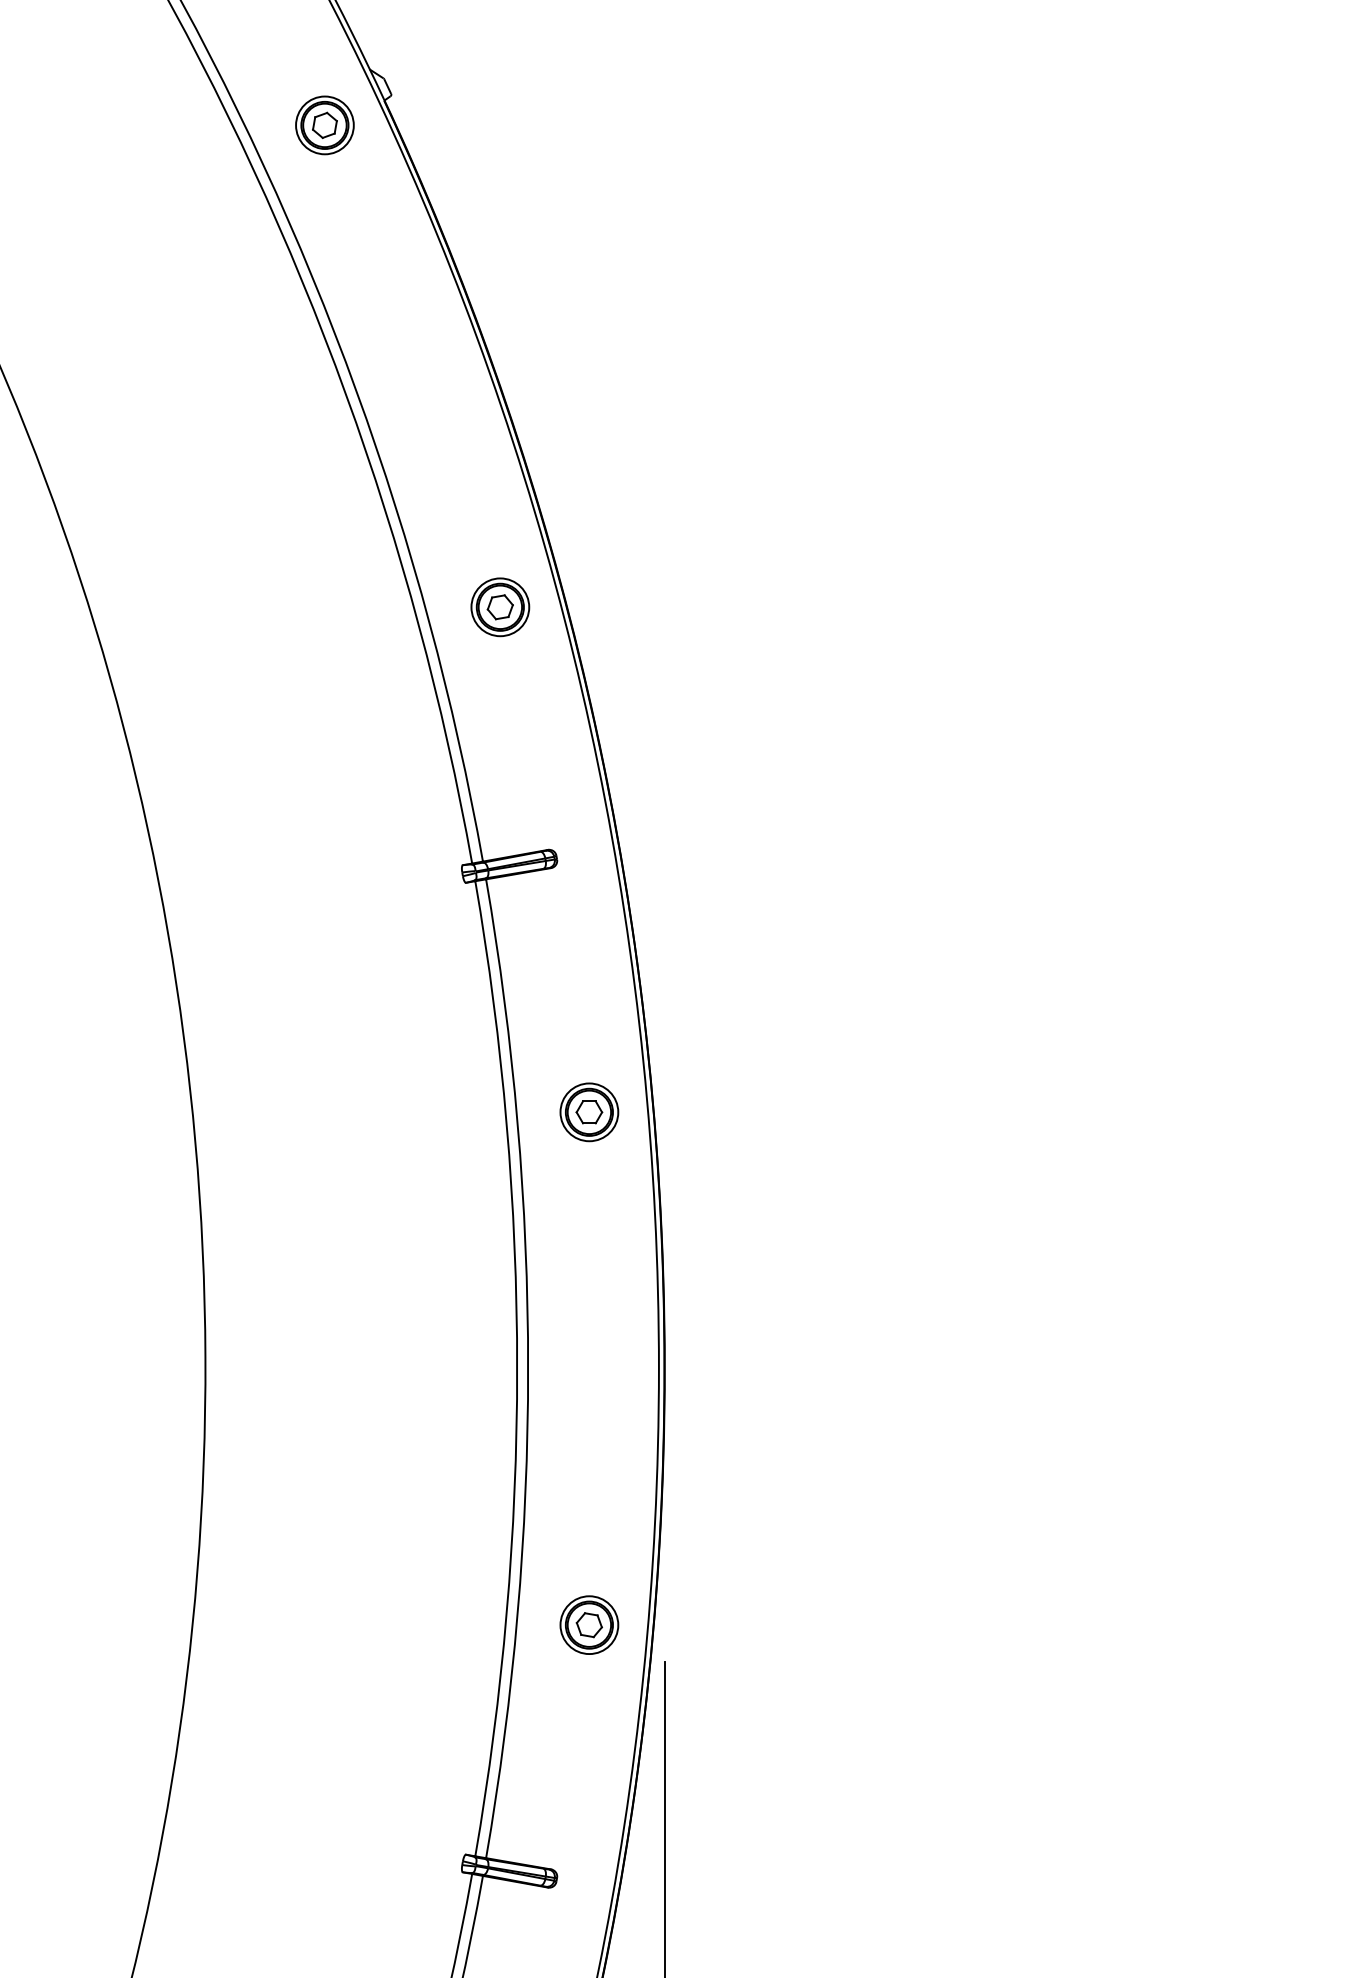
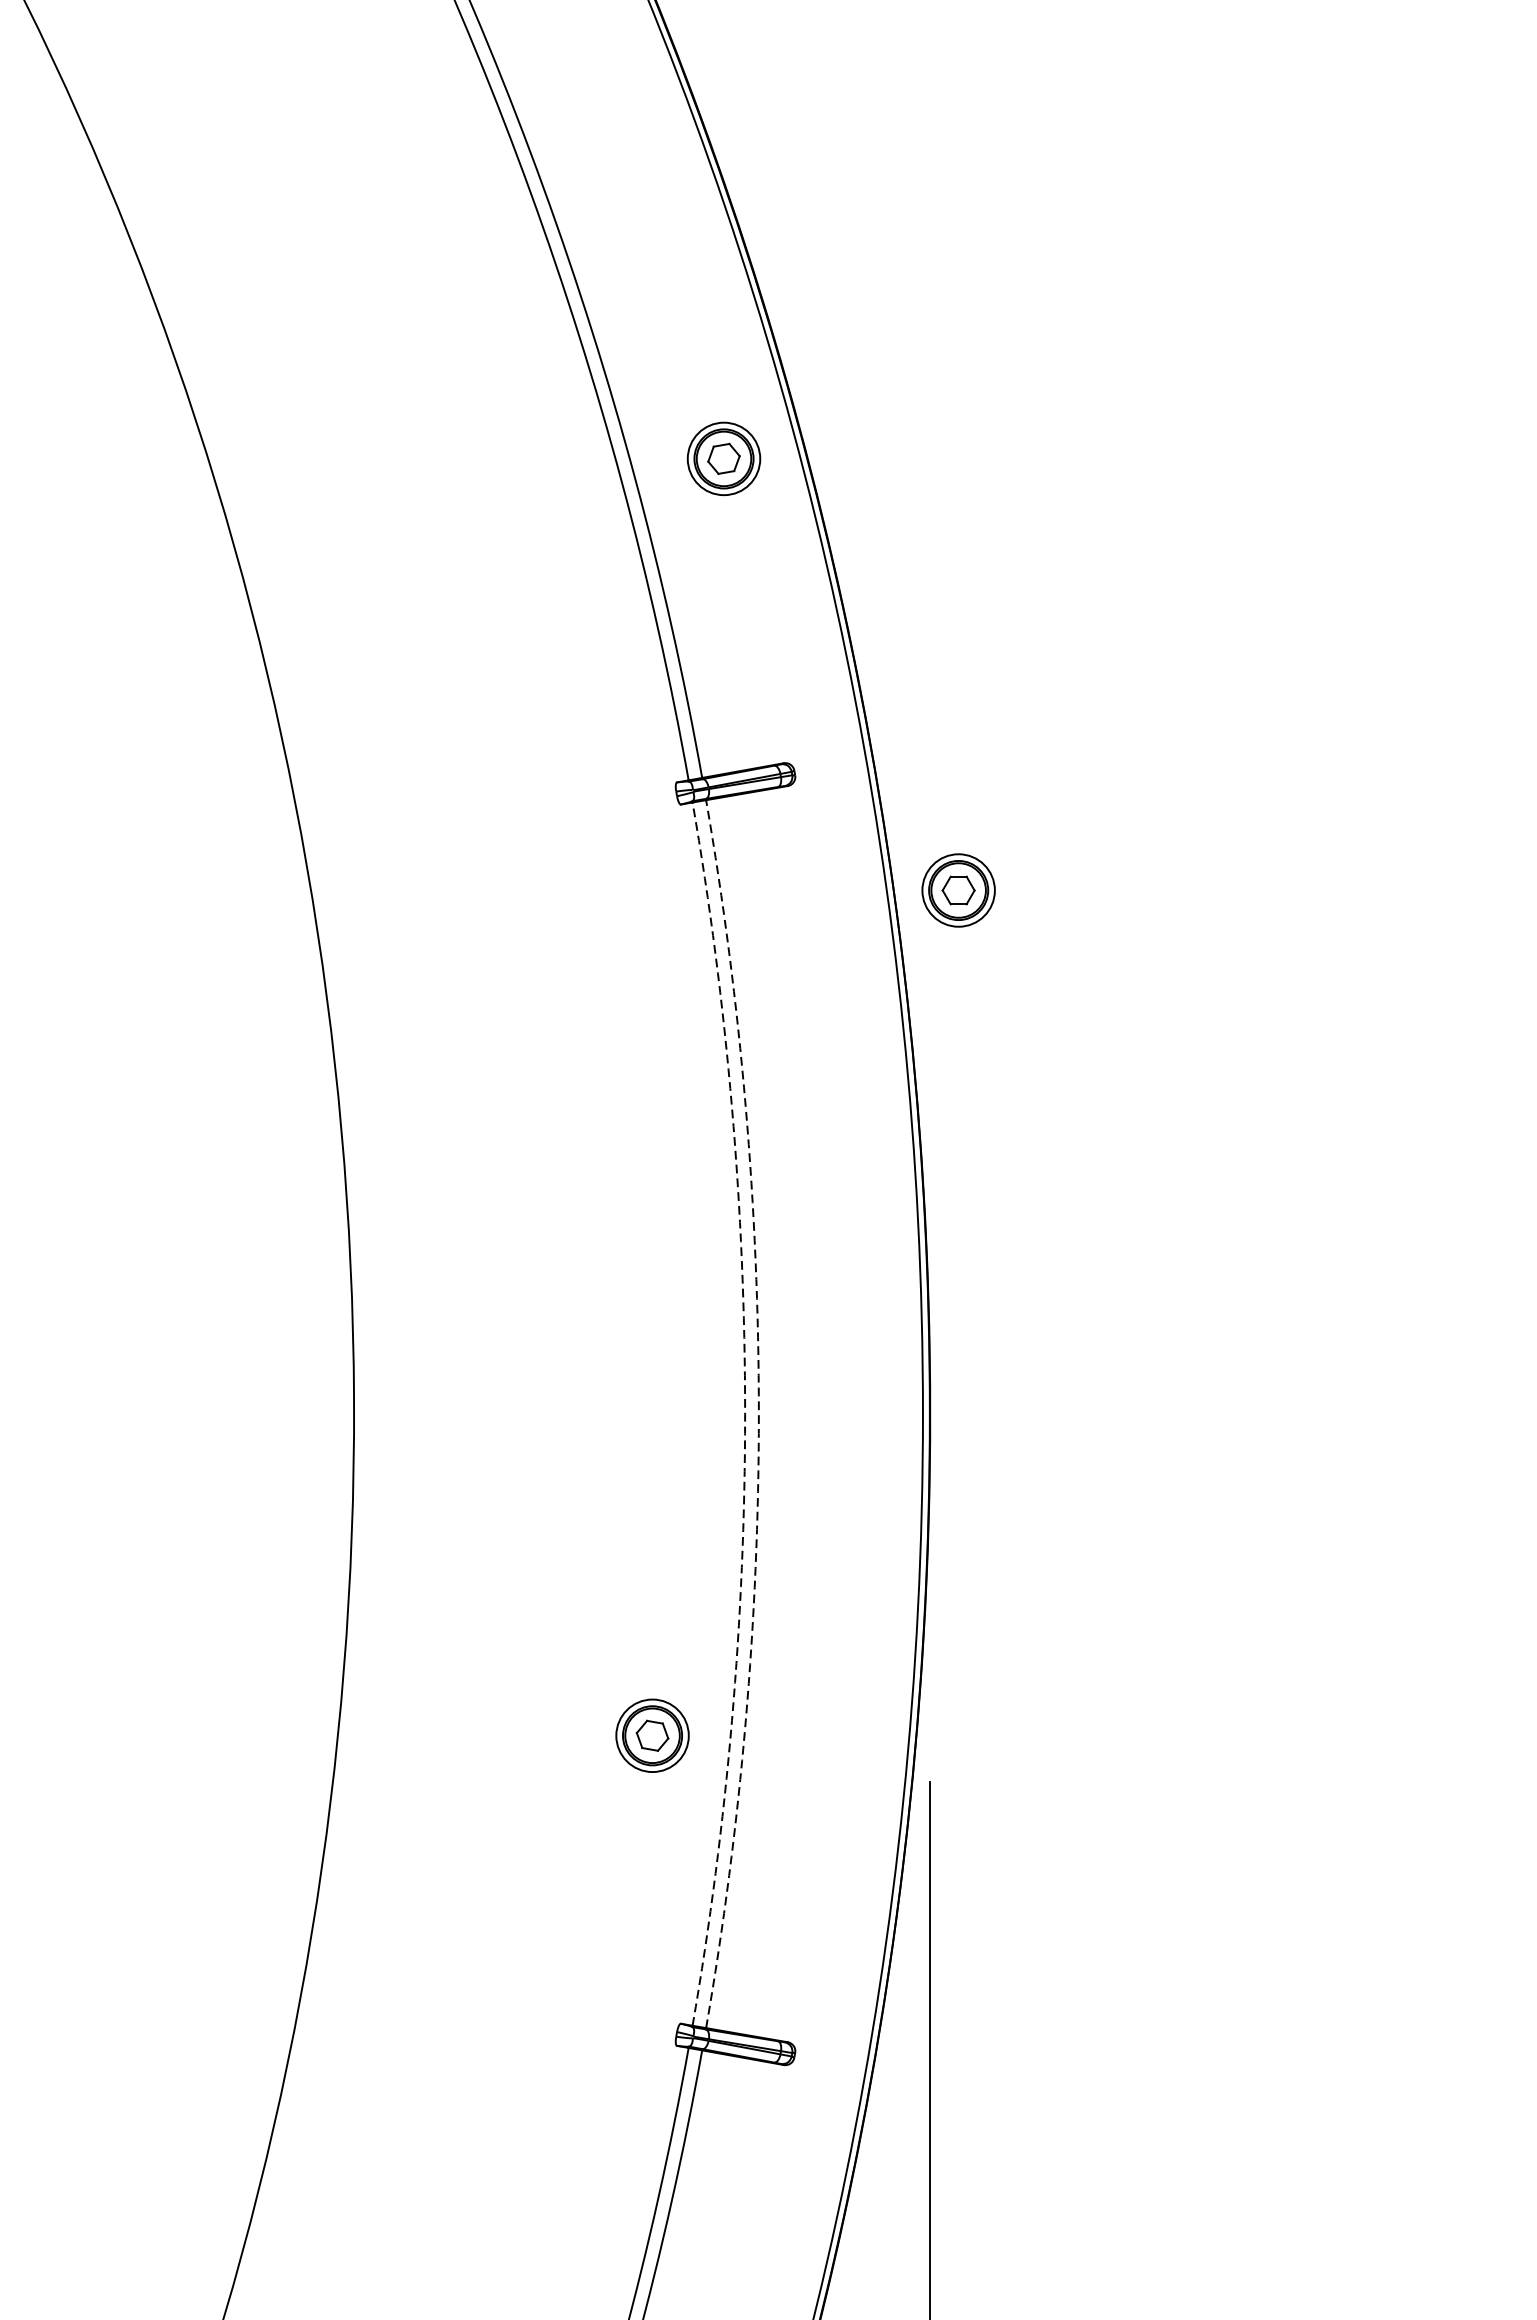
part: (589, 1112) -> (958, 890), moved
arc: (517, 1368) -> (745, 1413), solid -> dashed
arc: (528, 1368) -> (759, 1413), solid -> dashed
part: (589, 1624) -> (652, 1734), moved

